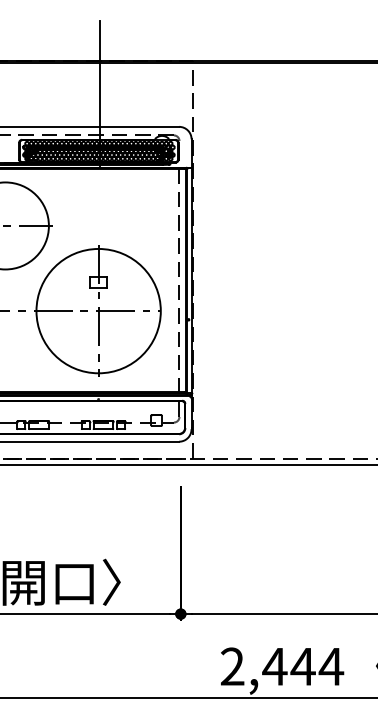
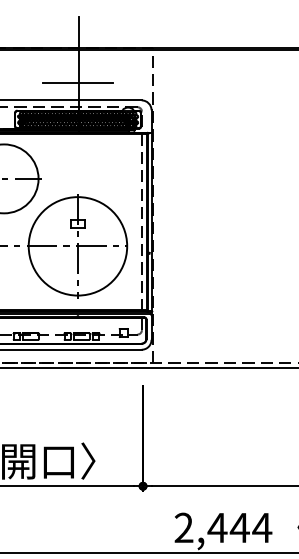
line: (99, 104) -> (78, 82), added

